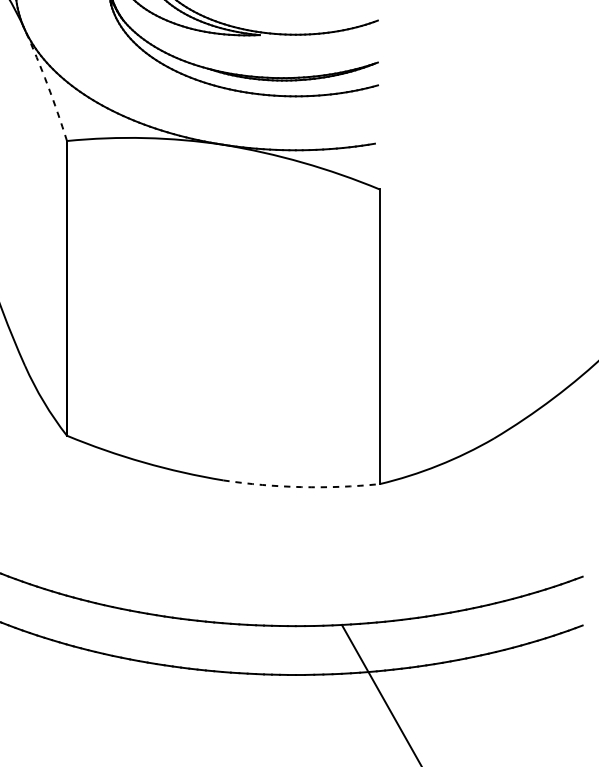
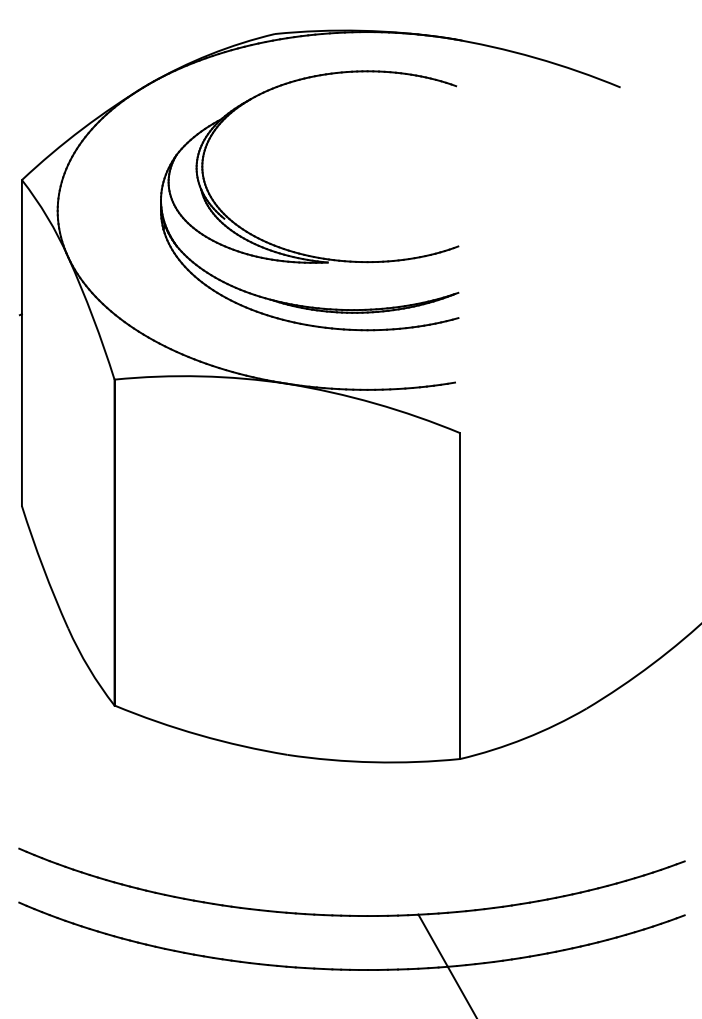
arc: (47, 84) -> (93, 317), dashed -> solid
arc: (301, 487) -> (373, 762), dashed -> solid

